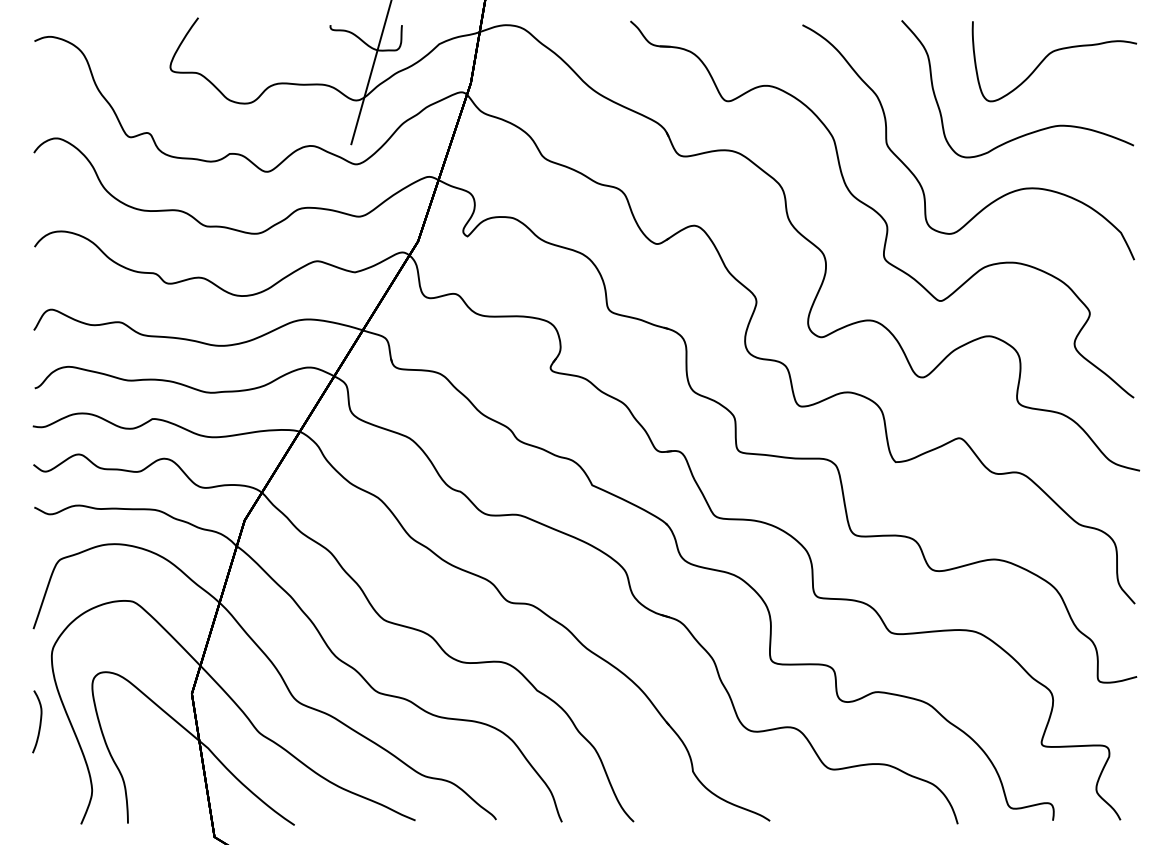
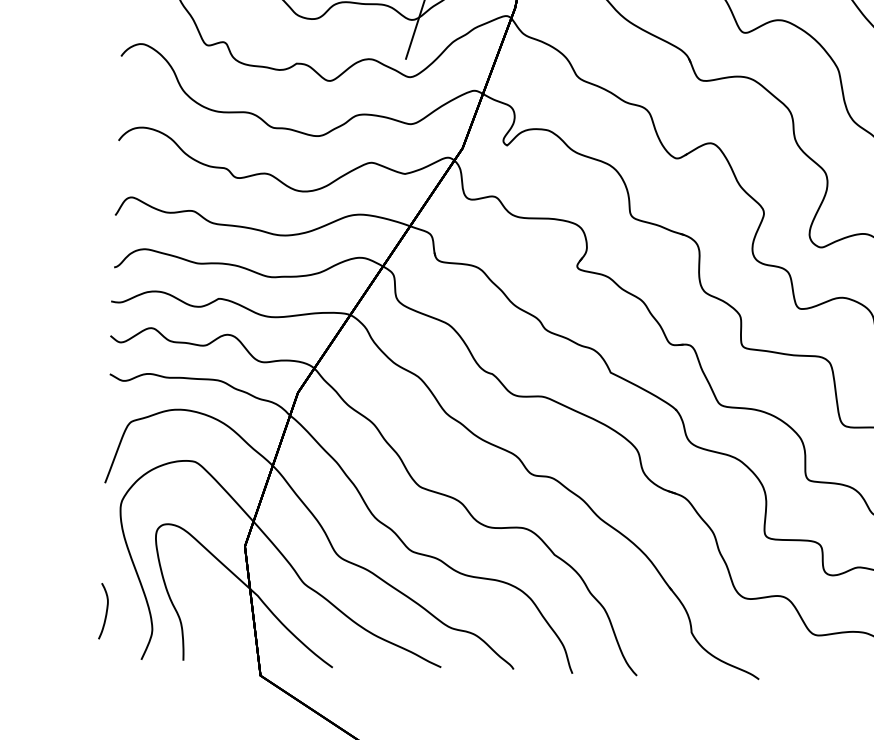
curve: (39, 721) -> (105, 611), moved

